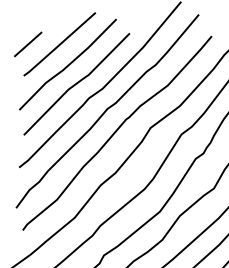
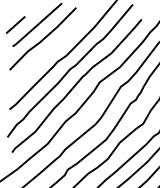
curve: (75, 84) -> (48, 52), removed

